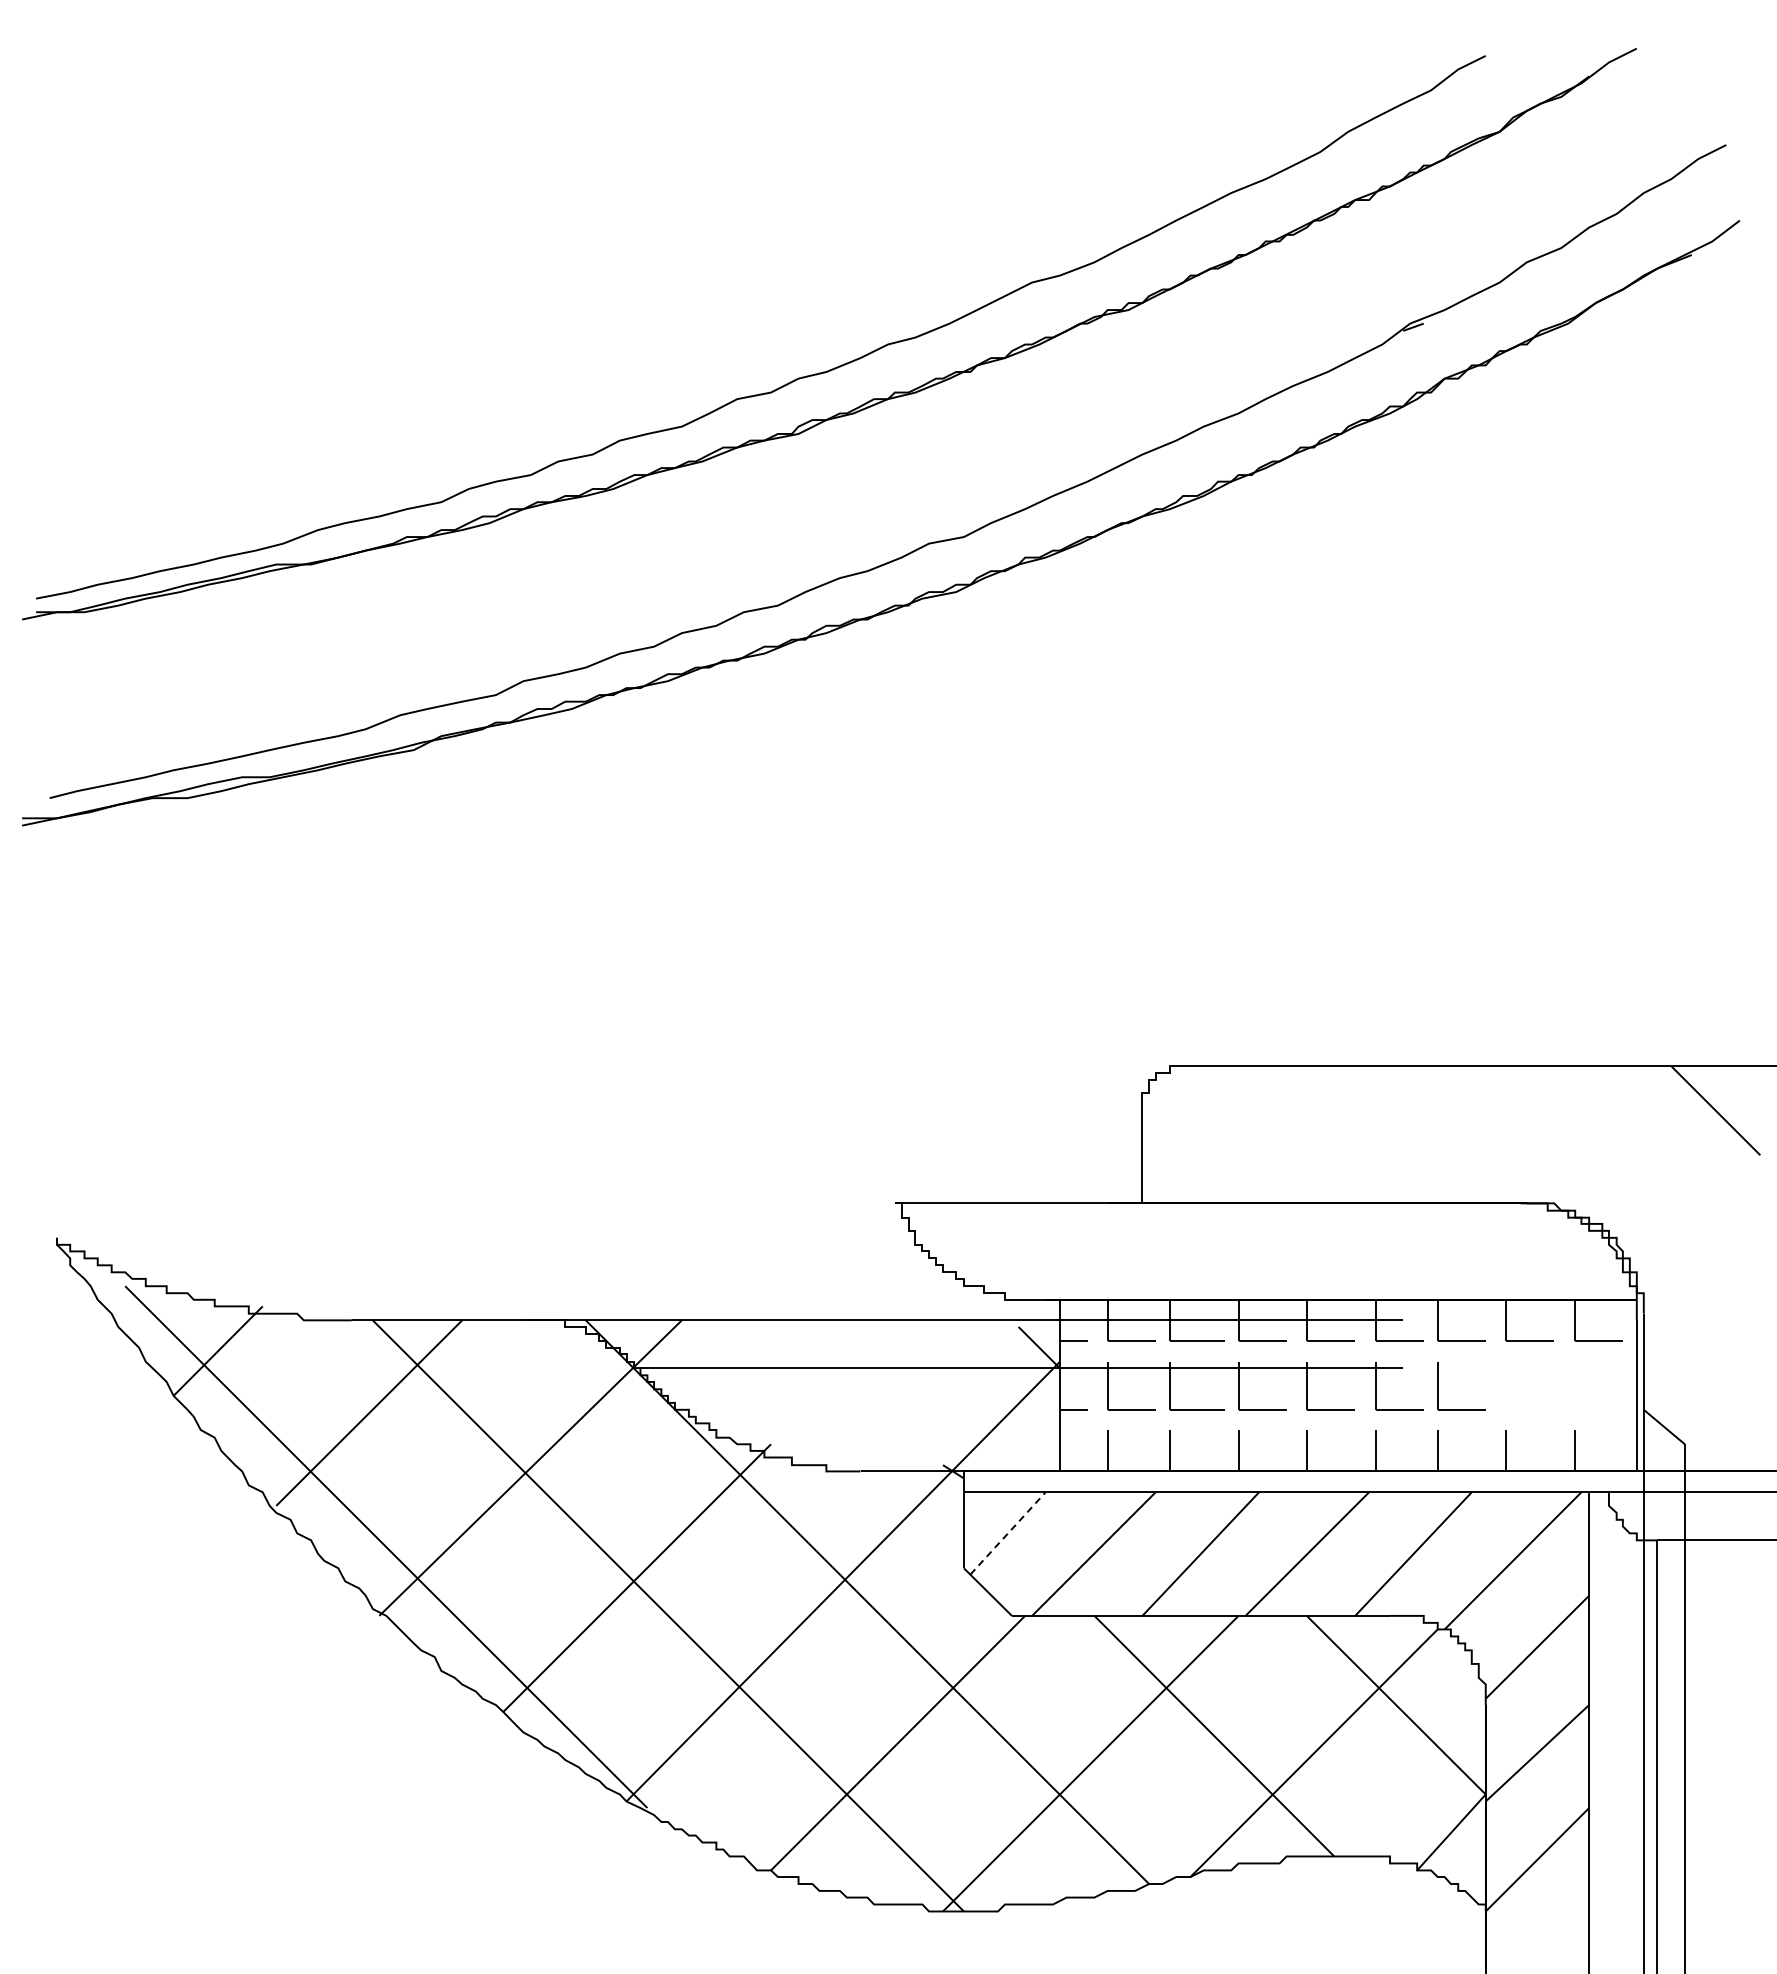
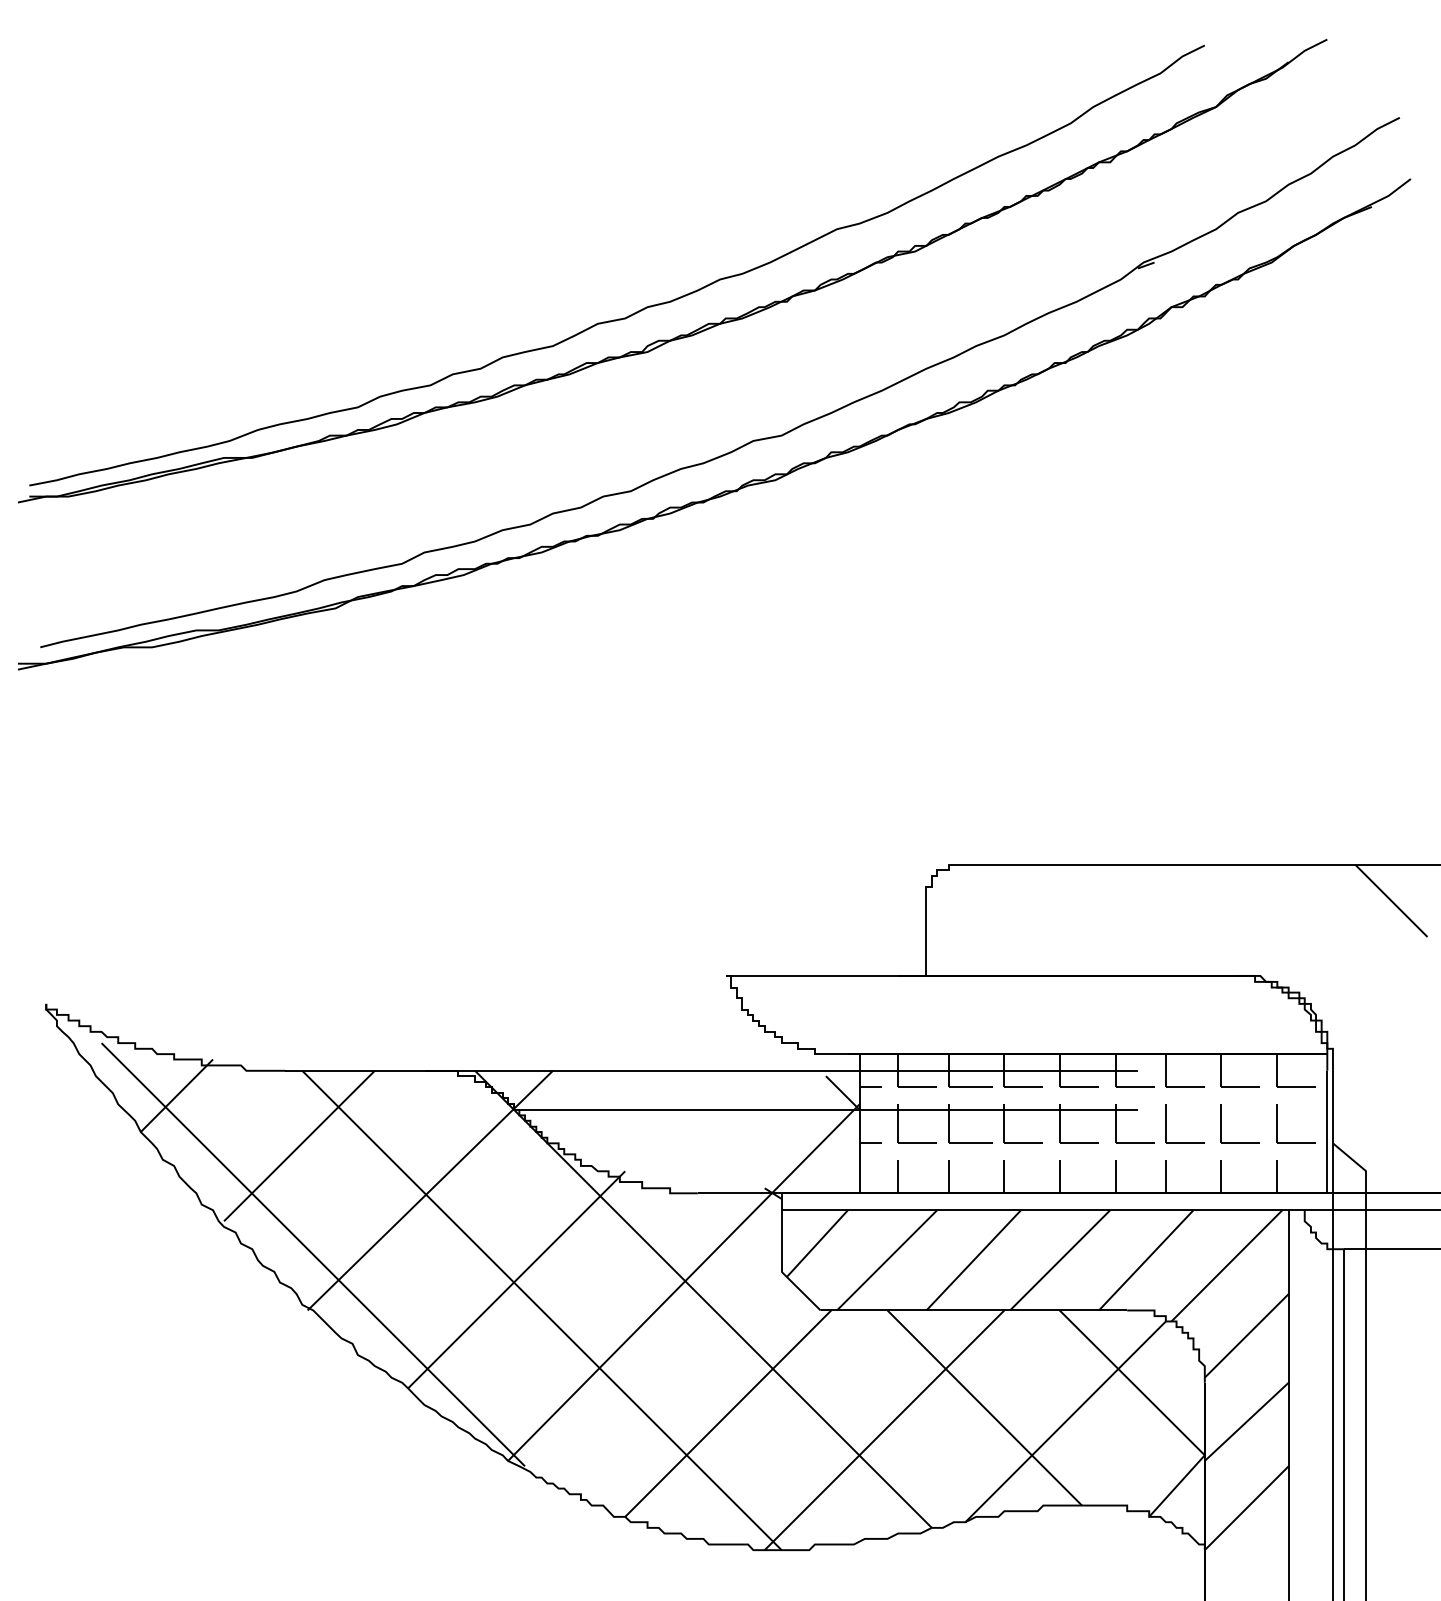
part: (1506, 1386) -> (1221, 1124), added
part: (1575, 1386) -> (1277, 1124), added
line: (1008, 1533) -> (817, 1243), dashed -> solid

